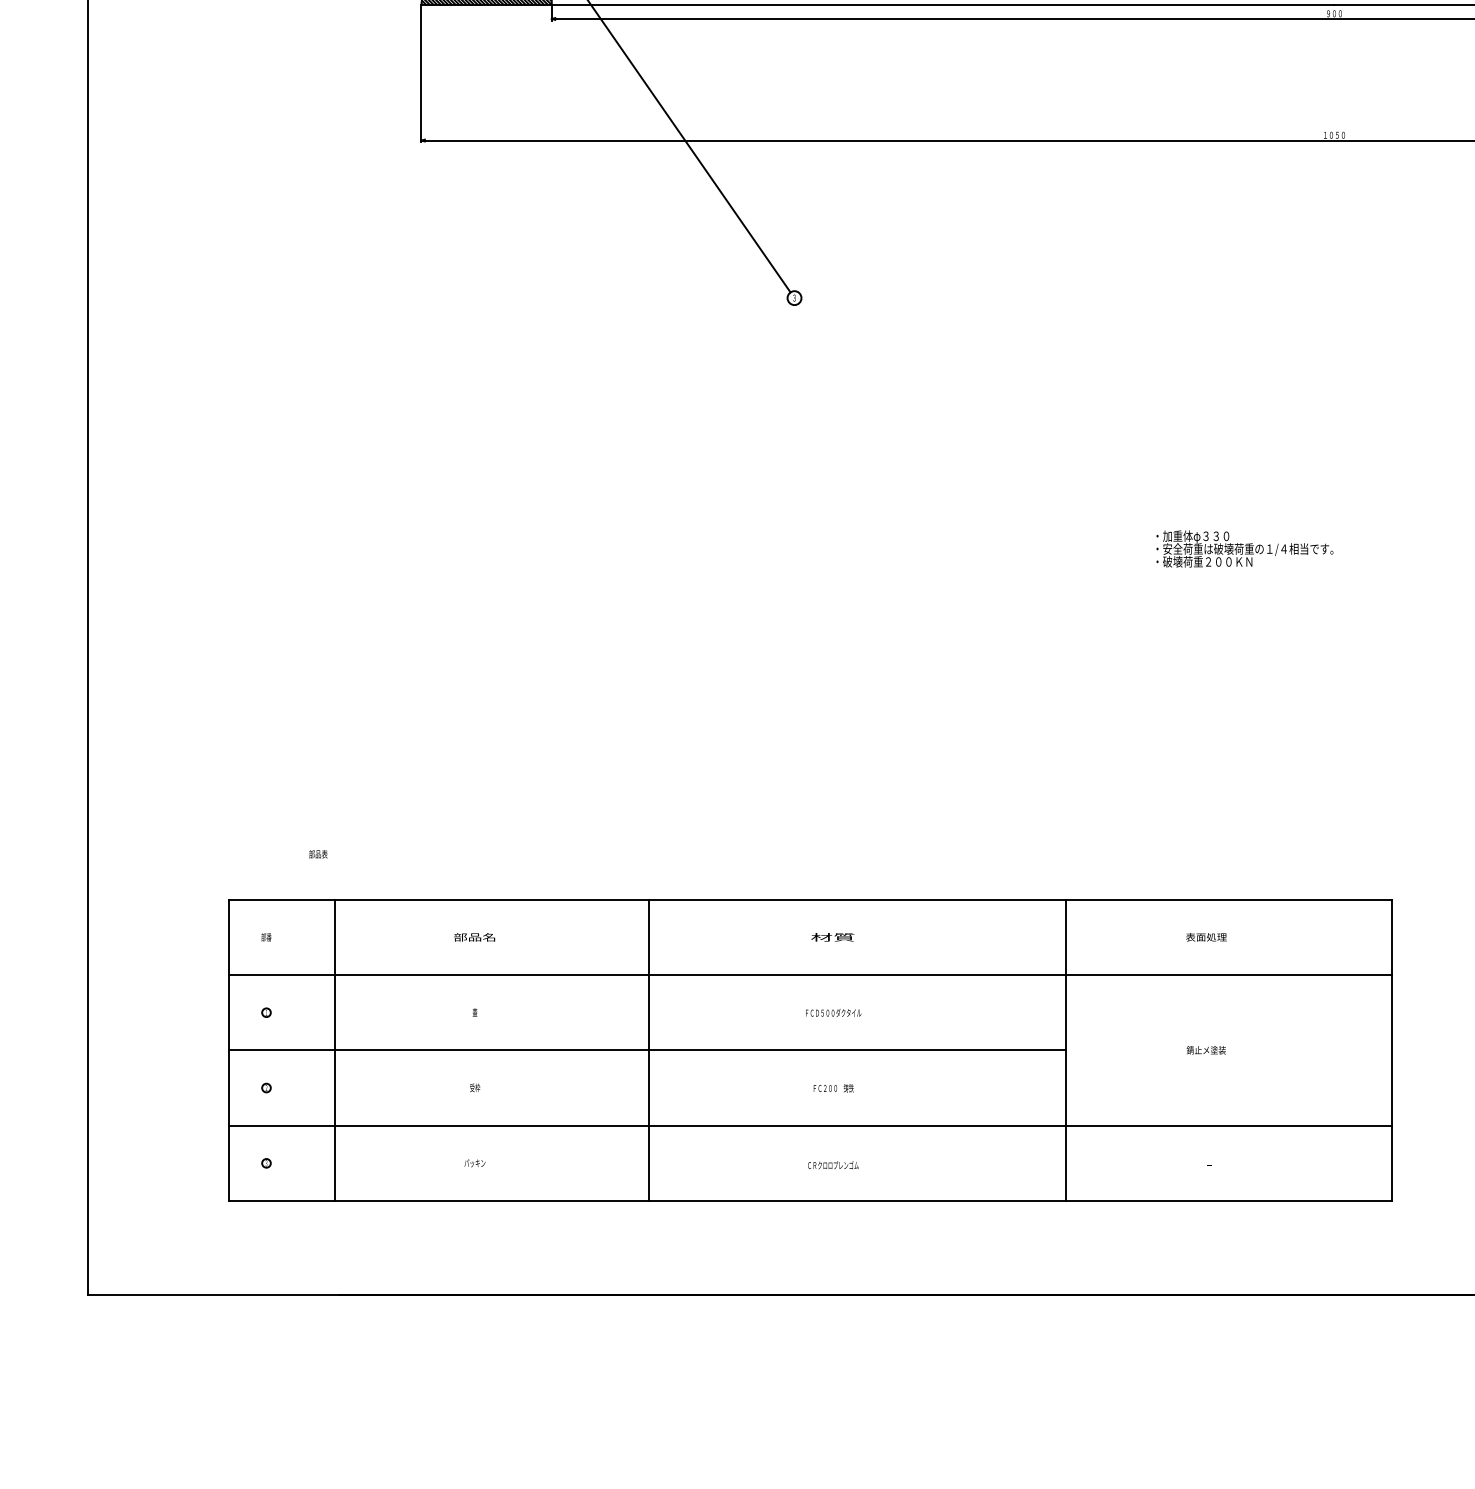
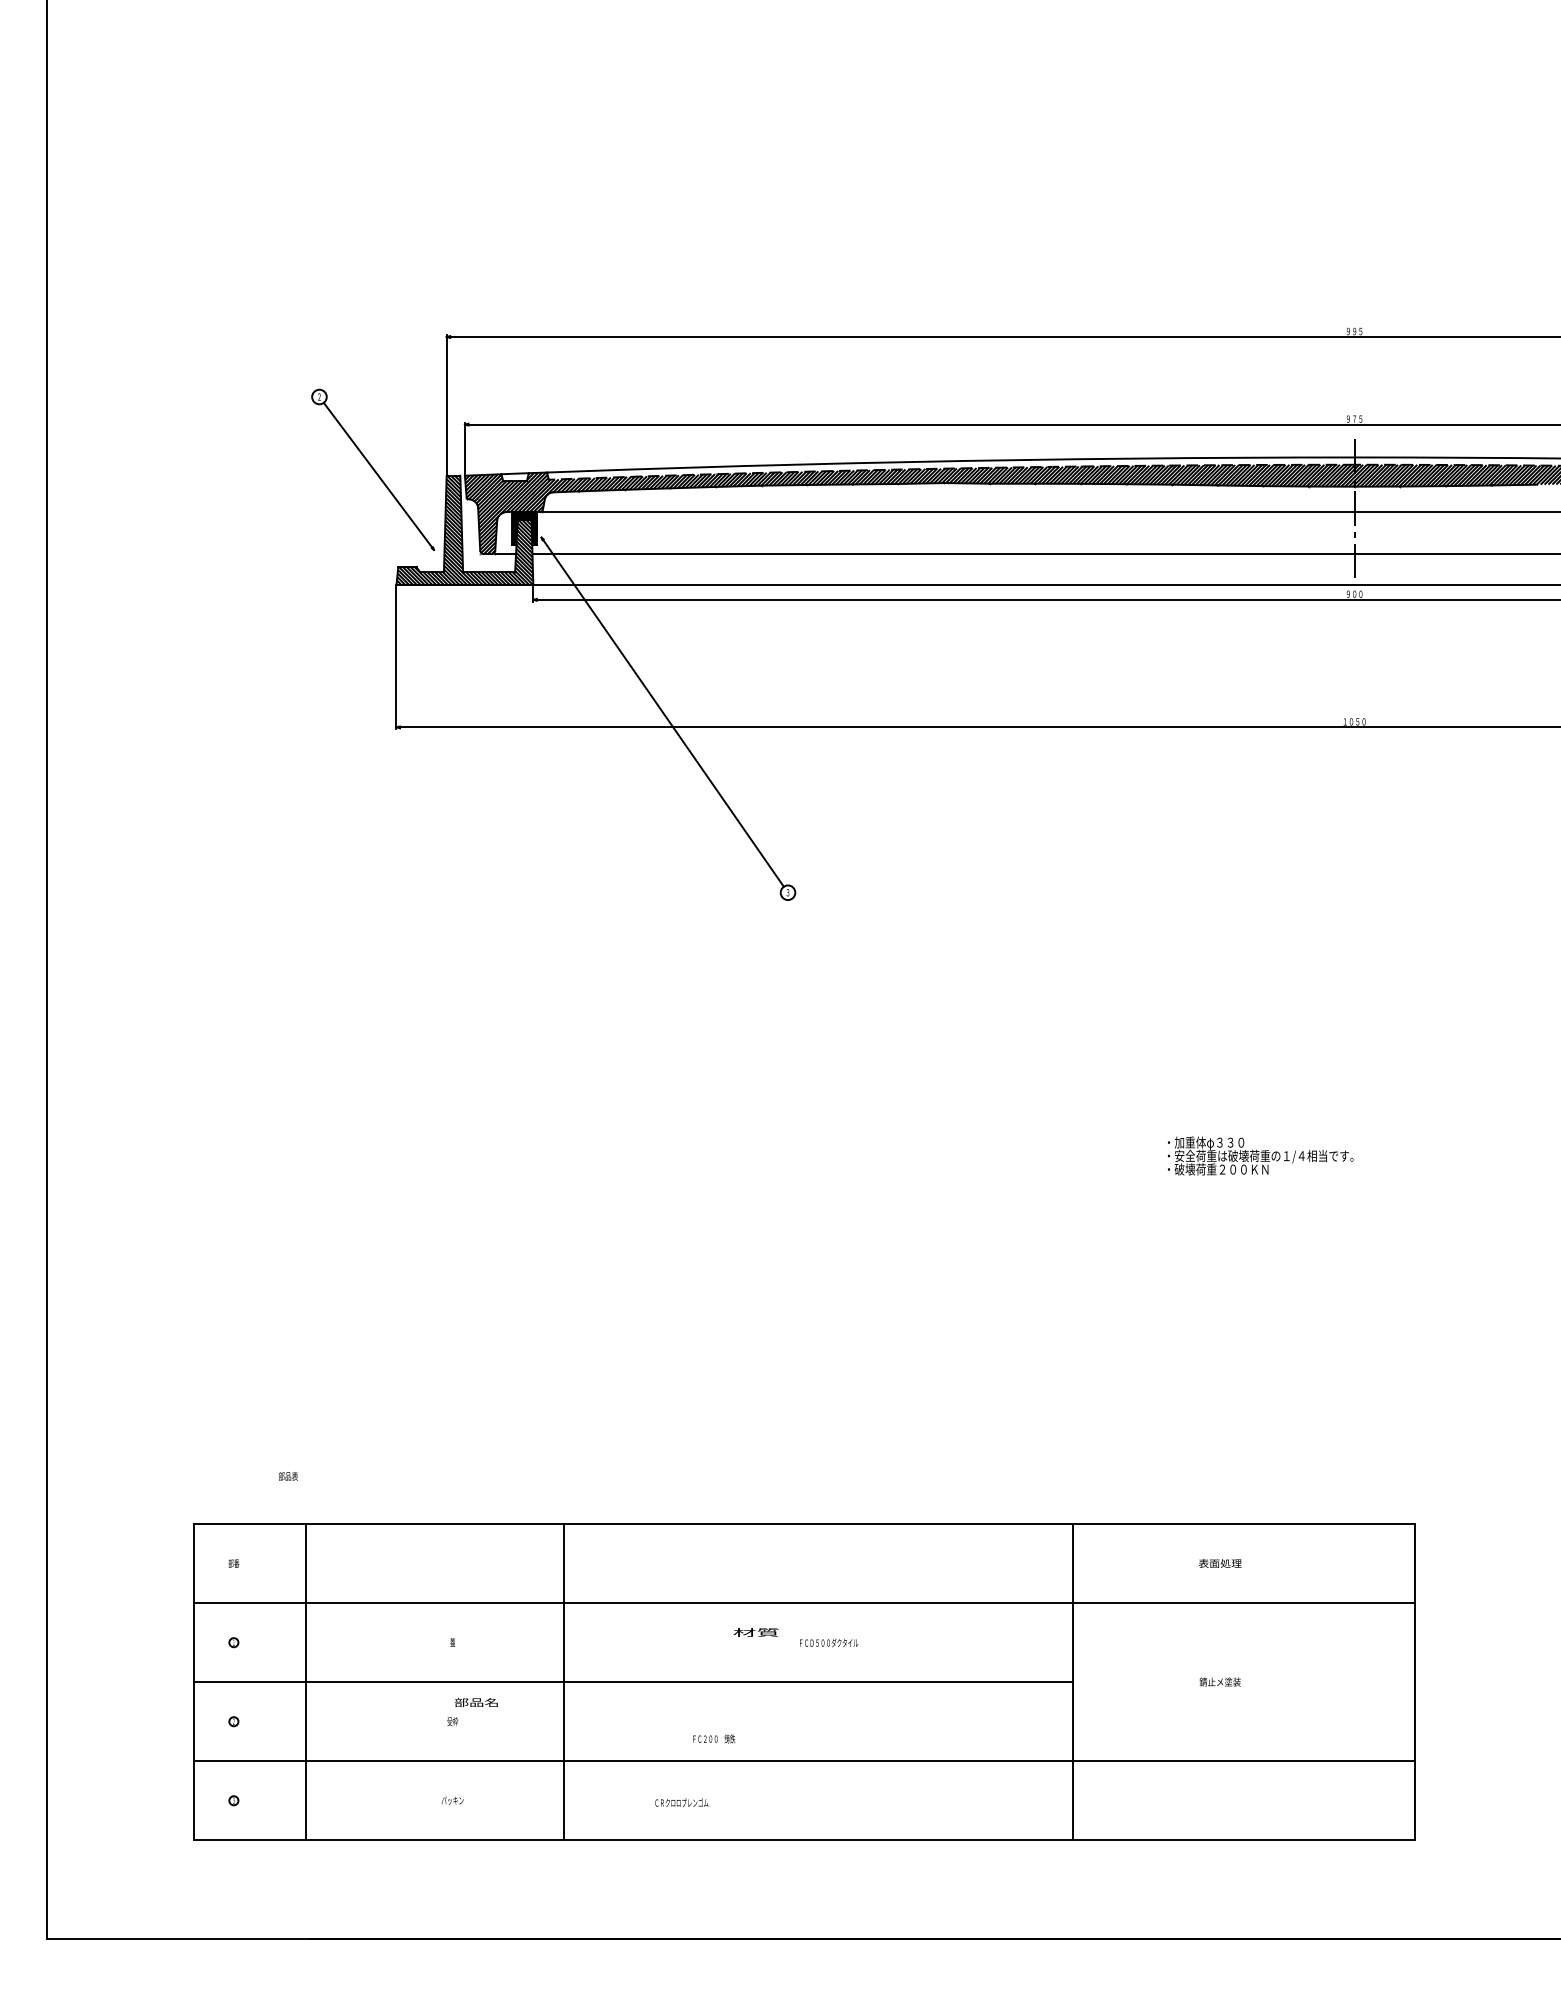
text: (473, 937) -> (475, 1702), moved
text: (832, 937) -> (755, 1632), moved
line: (648, 1050) -> (563, 1682), moved
text: (833, 1087) -> (713, 1738), moved
text: (833, 1165) -> (681, 1802), moved

